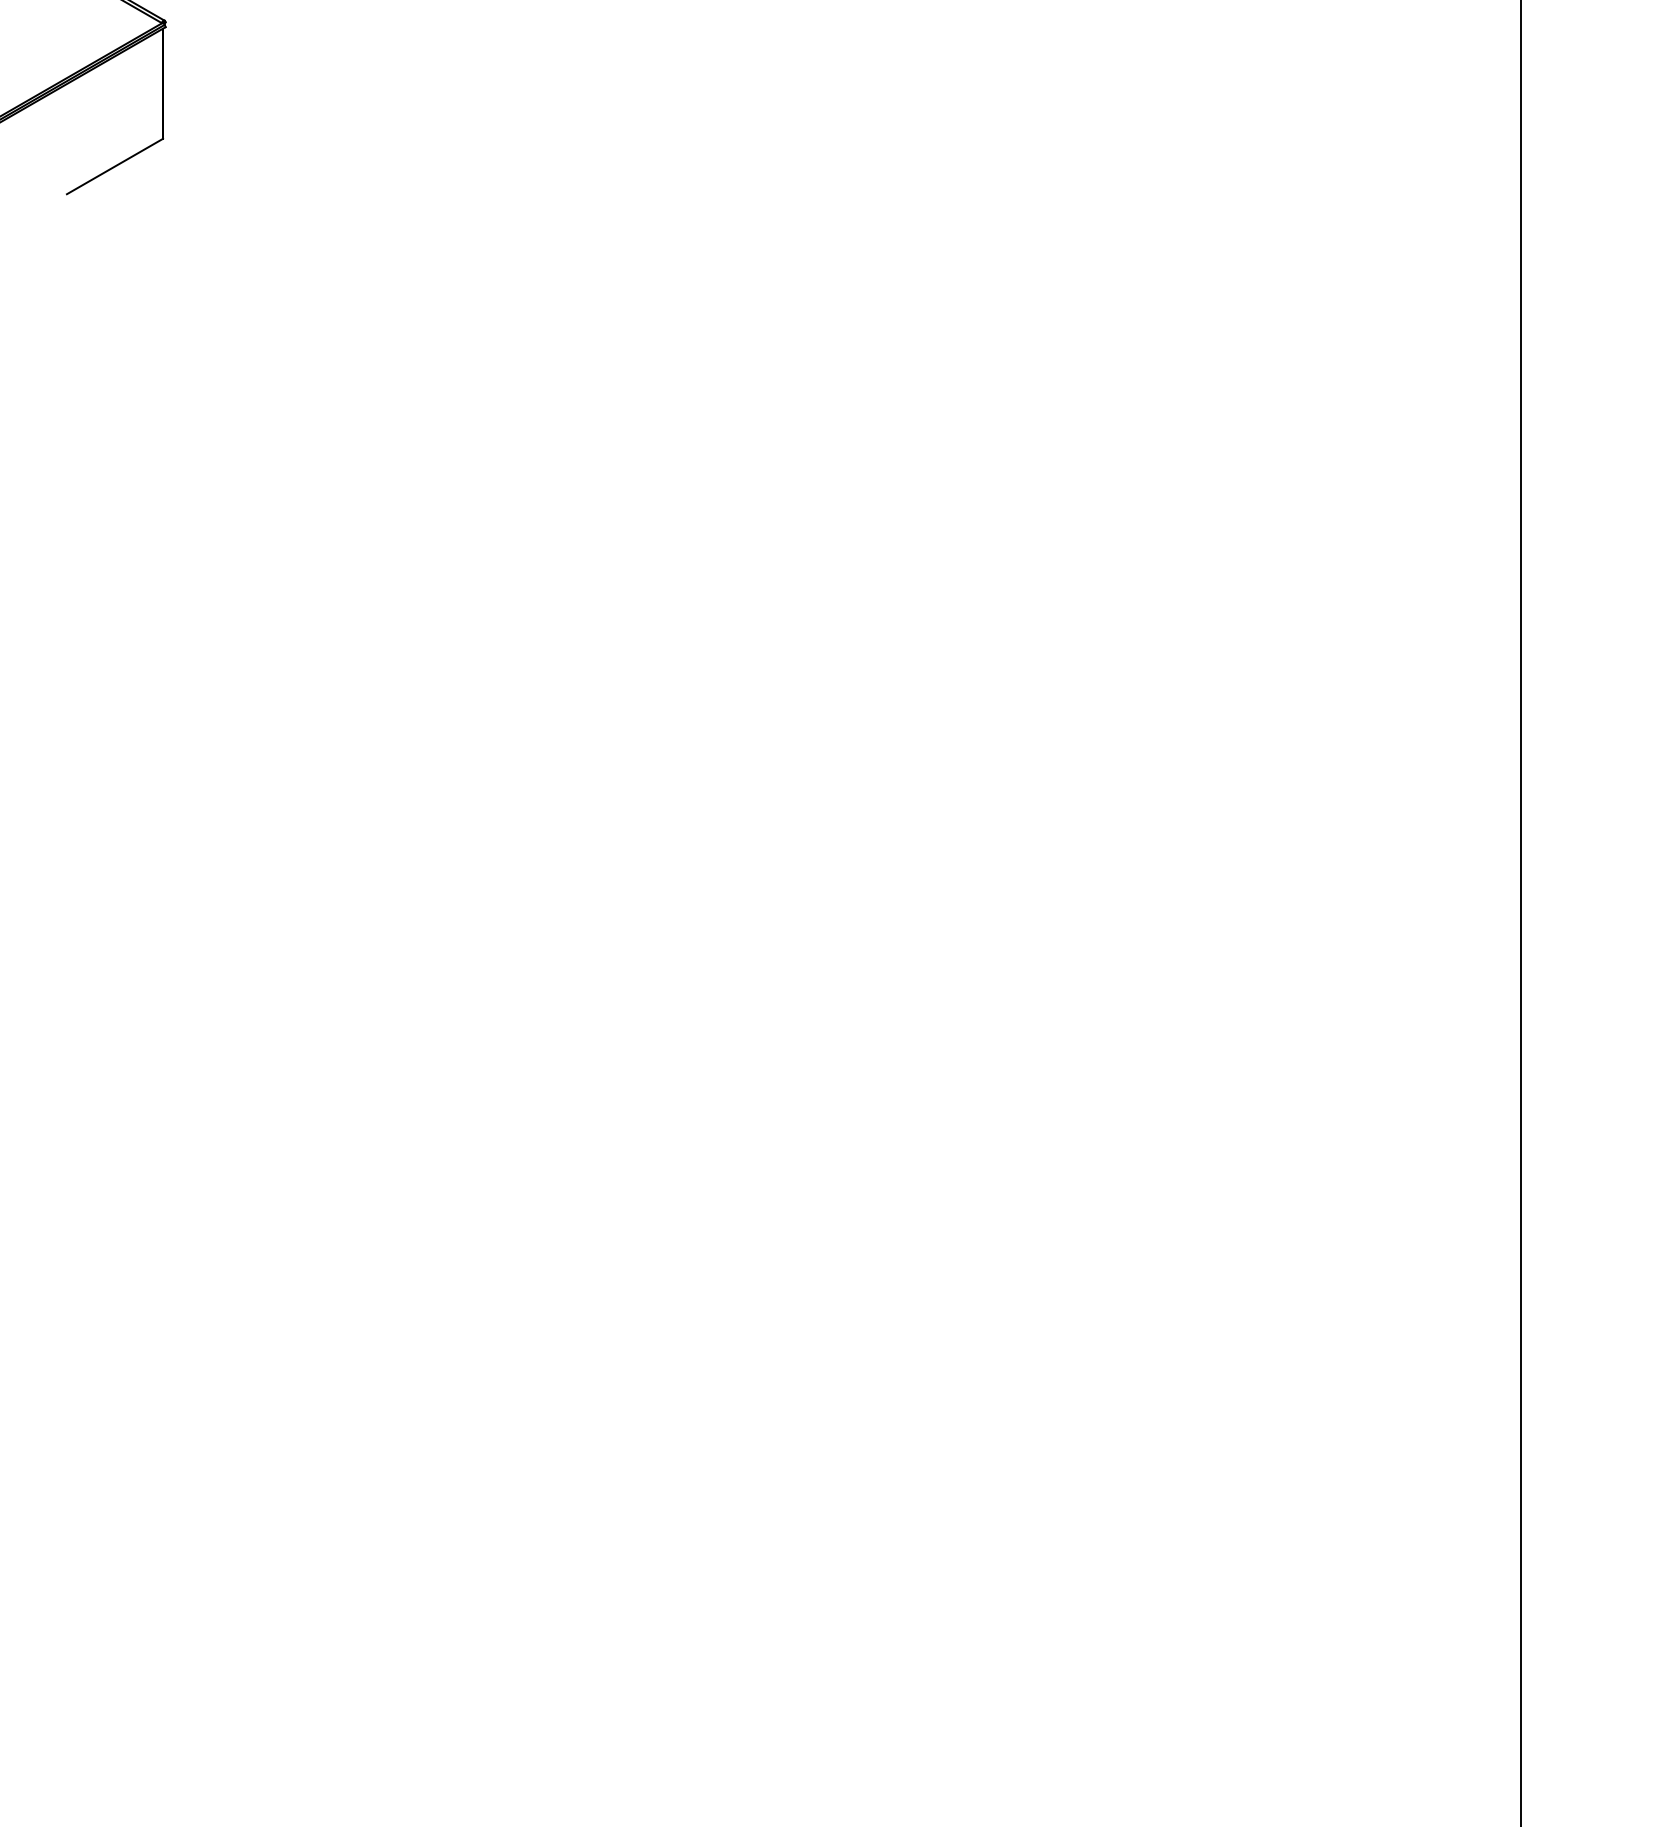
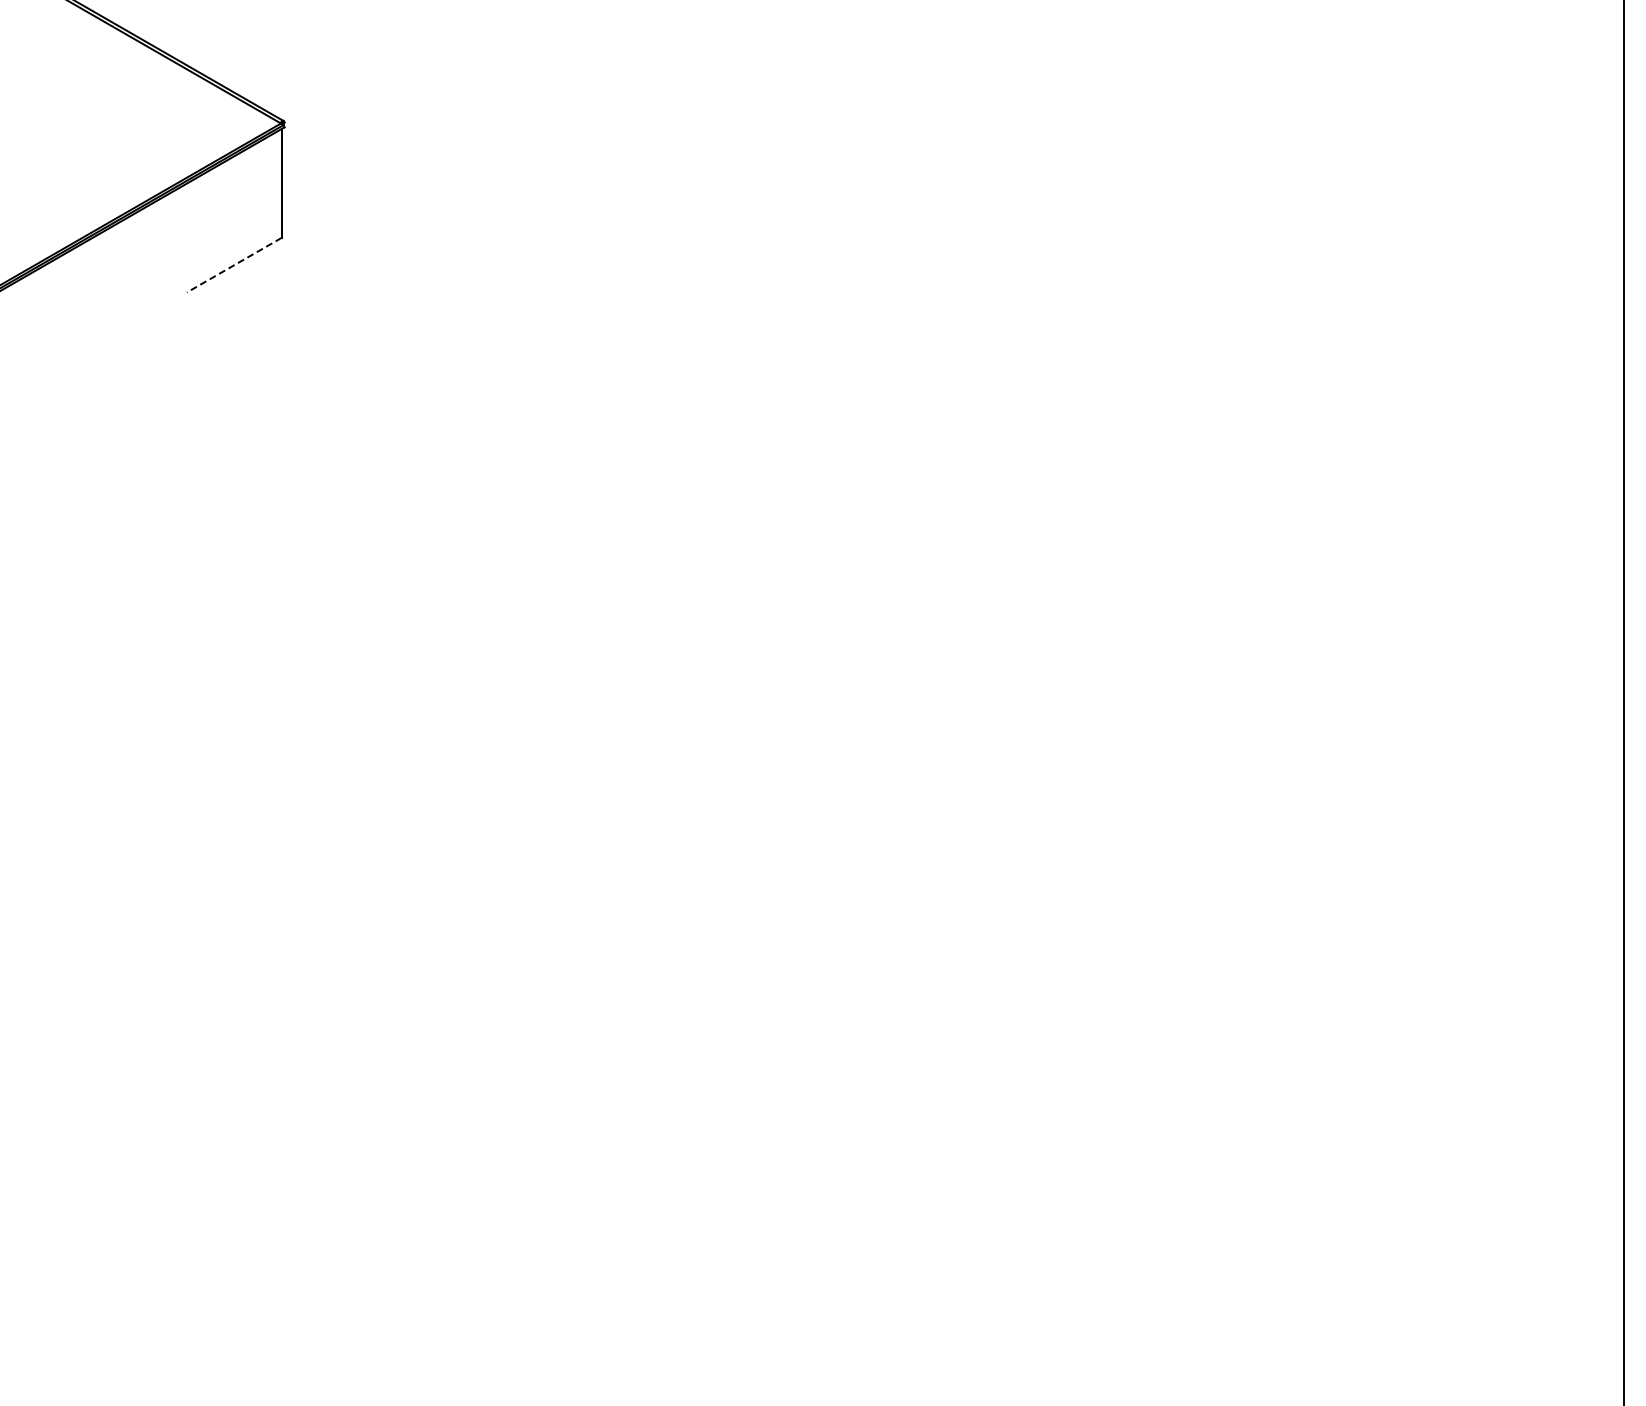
line: (114, 166) -> (233, 265), solid -> dashed

